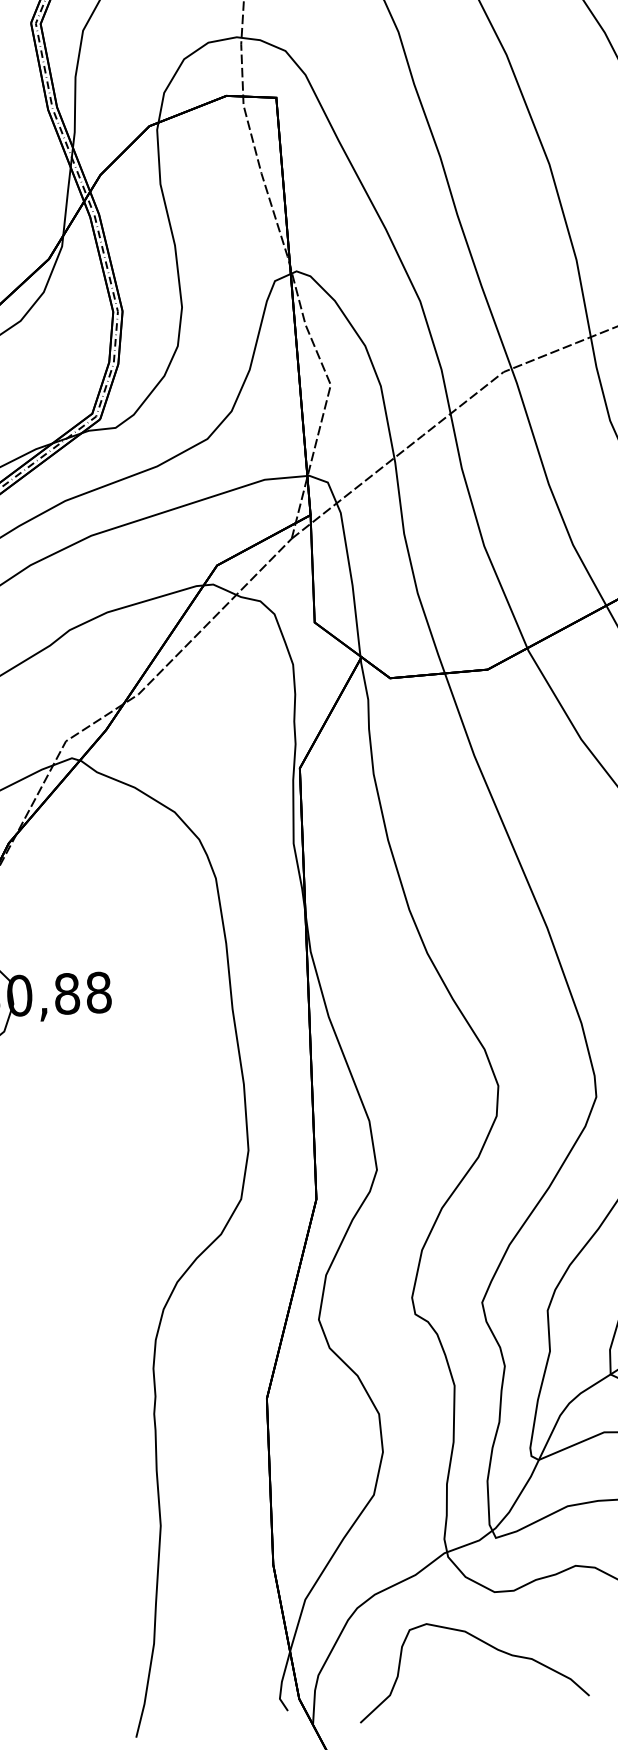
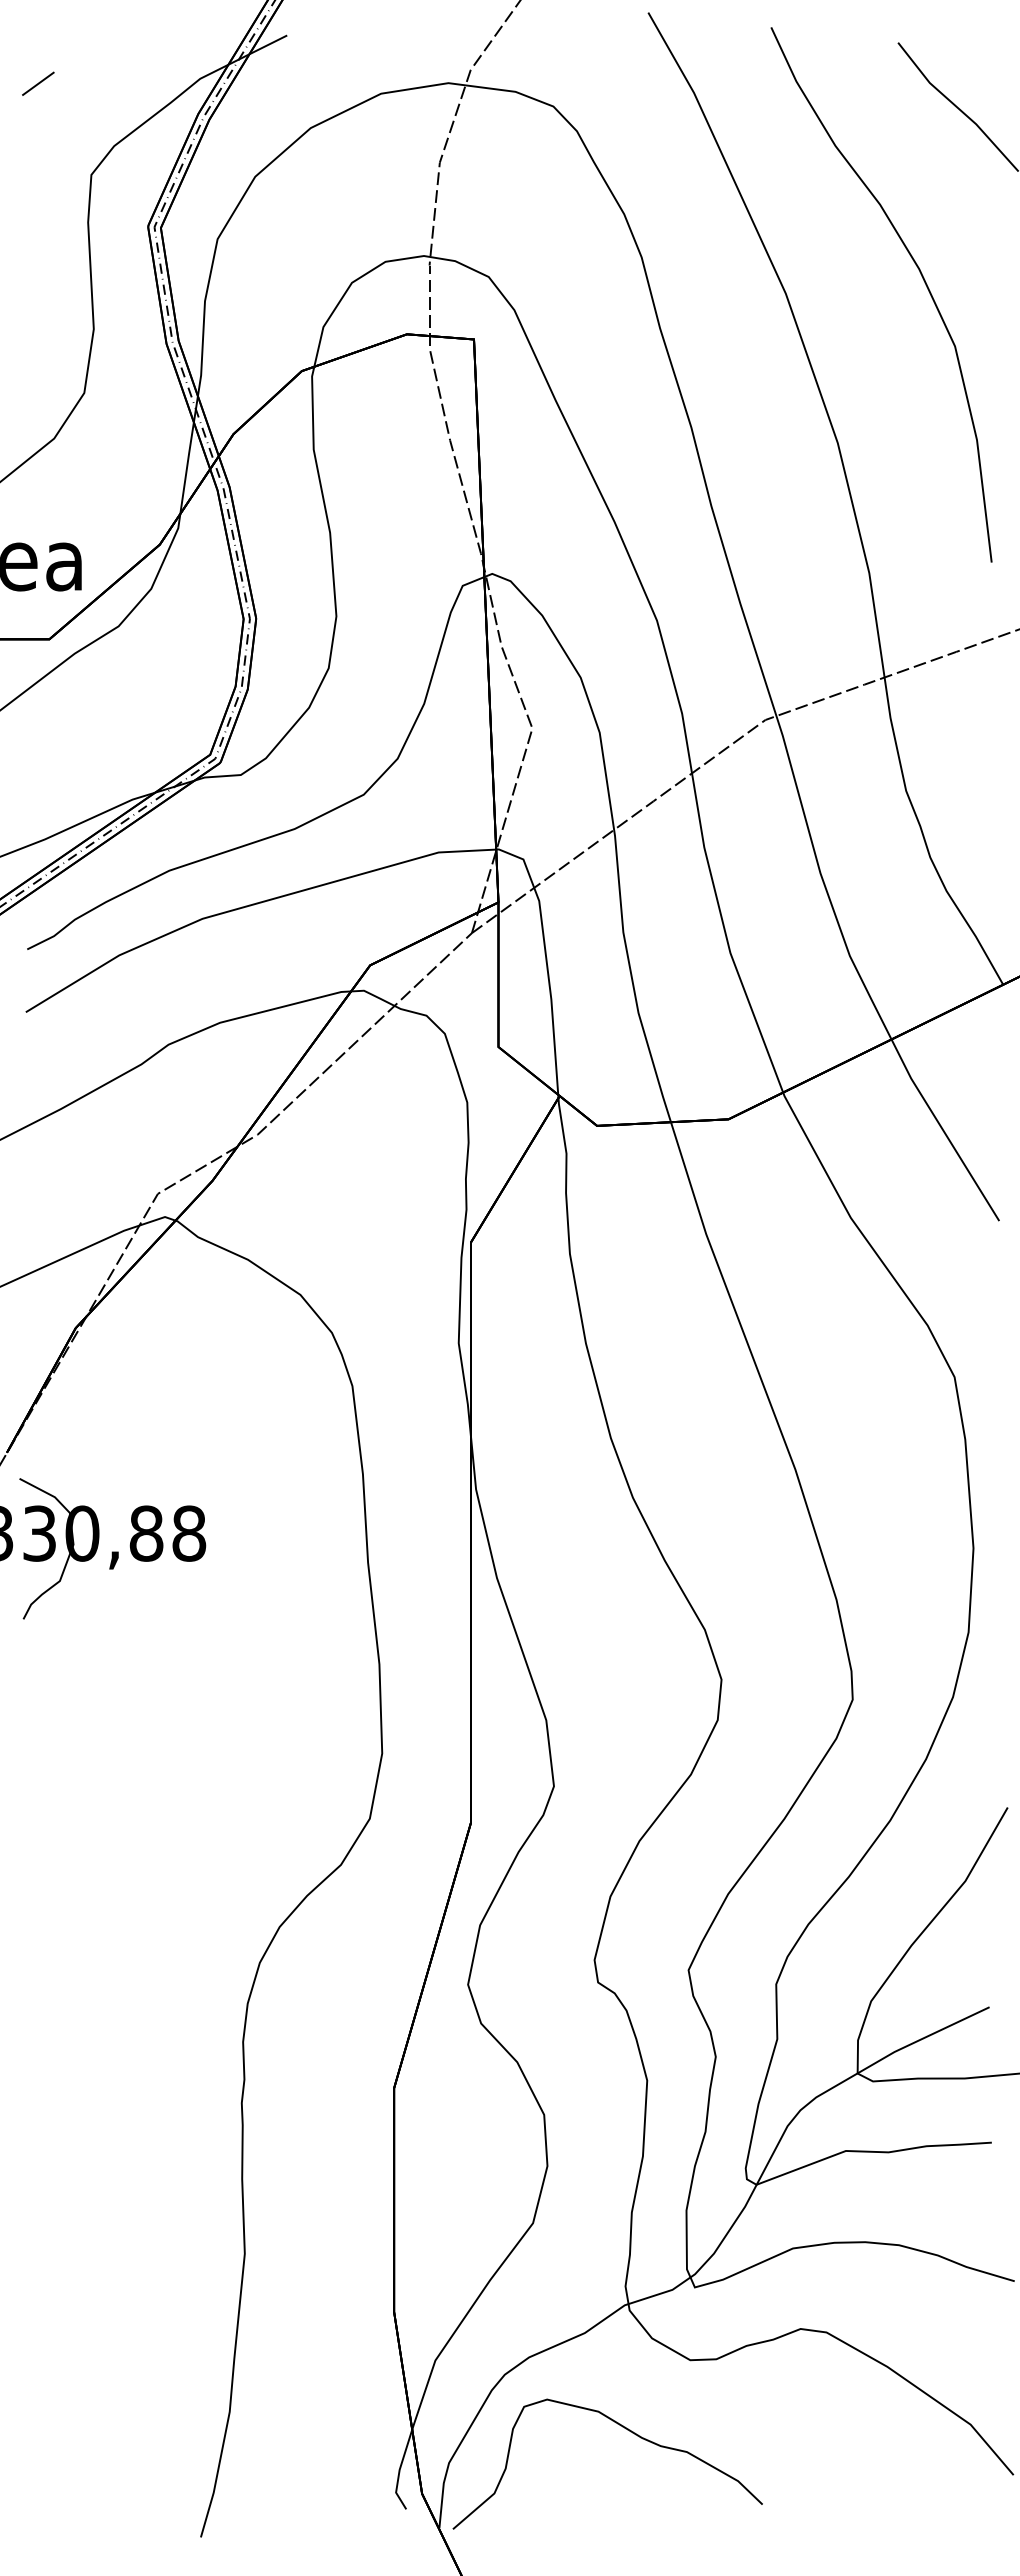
curve: (485, 1644) -> (625, 2429), moved

